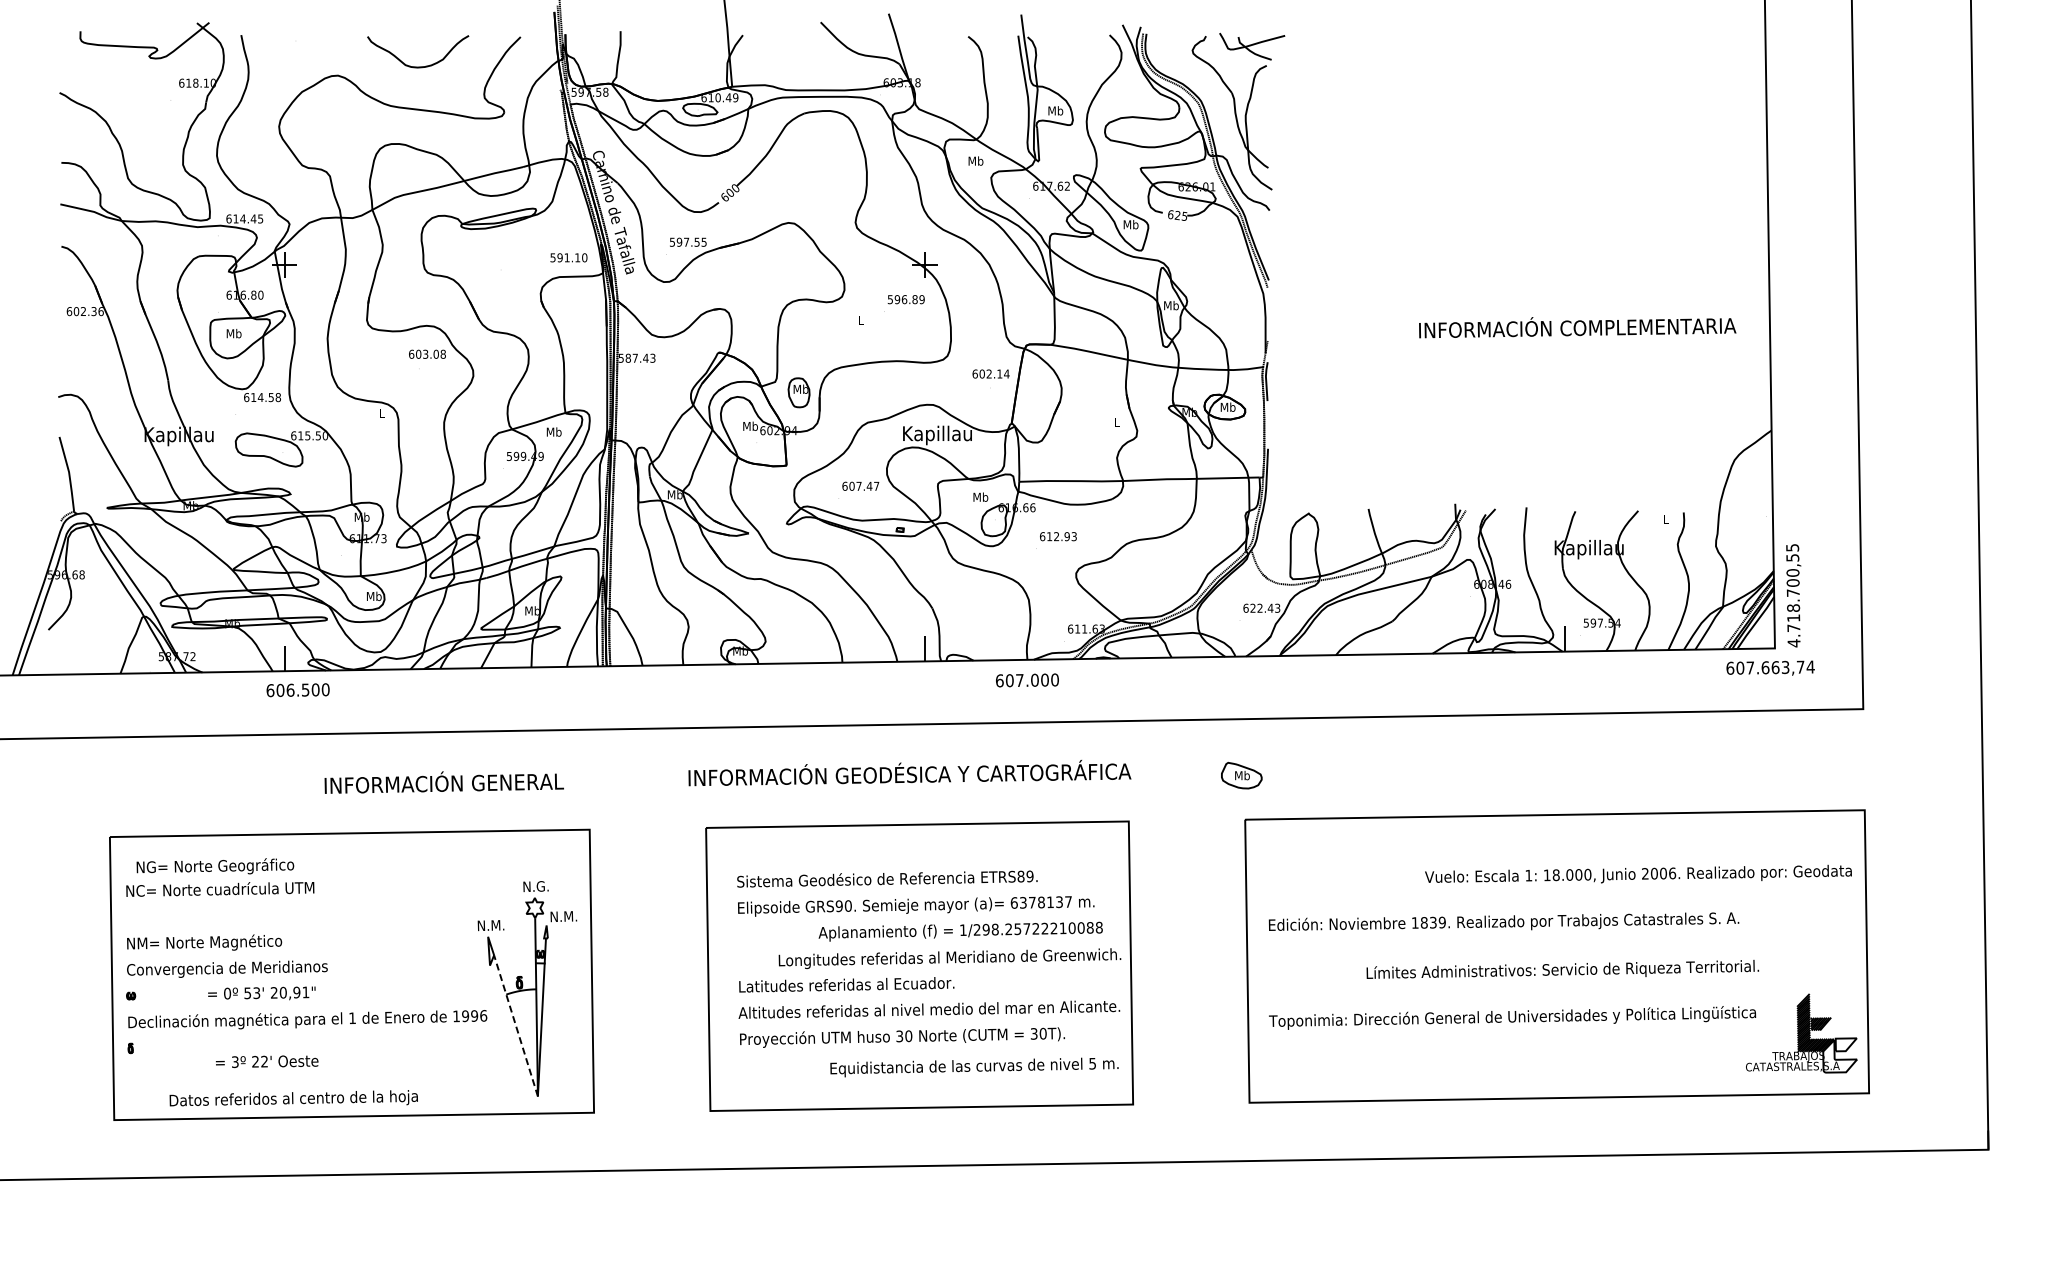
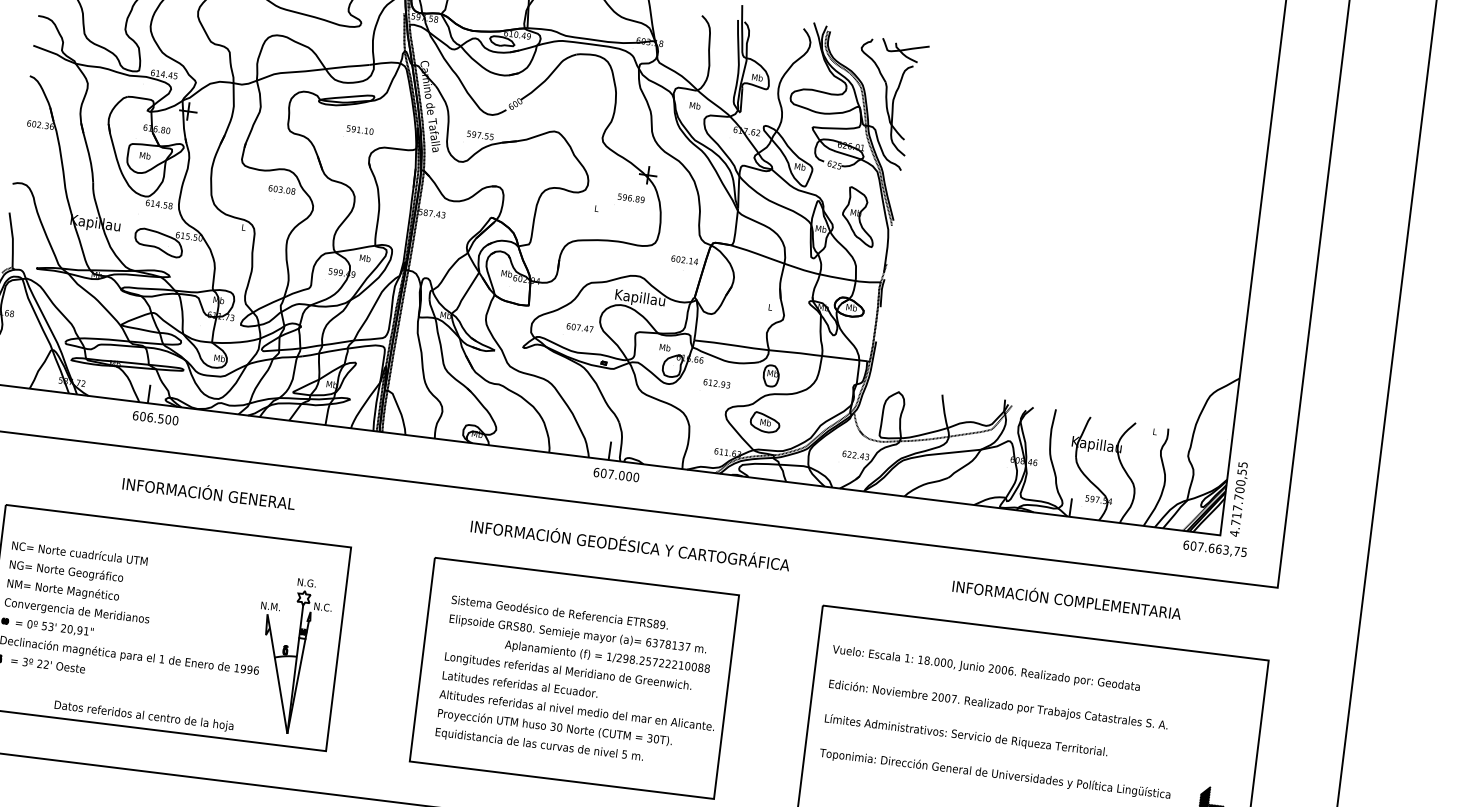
text: (568, 257) -> (359, 129), moved
part: (1221, 281) -> (859, 216), added
text: (1577, 327) -> (1066, 599), moved
part: (798, 392) -> (770, 375), moved
text: (1793, 607) -> (1237, 507), 4.718.700,55 -> 4.717.700,55
text: (1810, 666) -> (1244, 551), 607.663,74 -> 607.663,75
text: (1027, 680) -> (616, 475), moved
text: (909, 773) -> (630, 545), moved
part: (1241, 775) -> (765, 422), moved
text: (443, 782) -> (208, 493), moved
text: (215, 866) -> (66, 571), moved
text: (1638, 873) -> (986, 667), moved
text: (838, 906) -> (522, 627), GRS90. -> GRS80.
text: (570, 916) -> (328, 607), N.M. -> N.C.
text: (1428, 922) -> (944, 697), 1839. -> 2007.
text: (949, 958) -> (567, 671), moved
text: (1562, 969) -> (966, 735), moved
text: (261, 993) -> (54, 627), moved
line: (516, 1025) -> (279, 680), dashed -> solid
text: (267, 1061) -> (48, 664), moved
text: (974, 1067) -> (539, 745), moved
text: (293, 1098) -> (143, 715), moved

